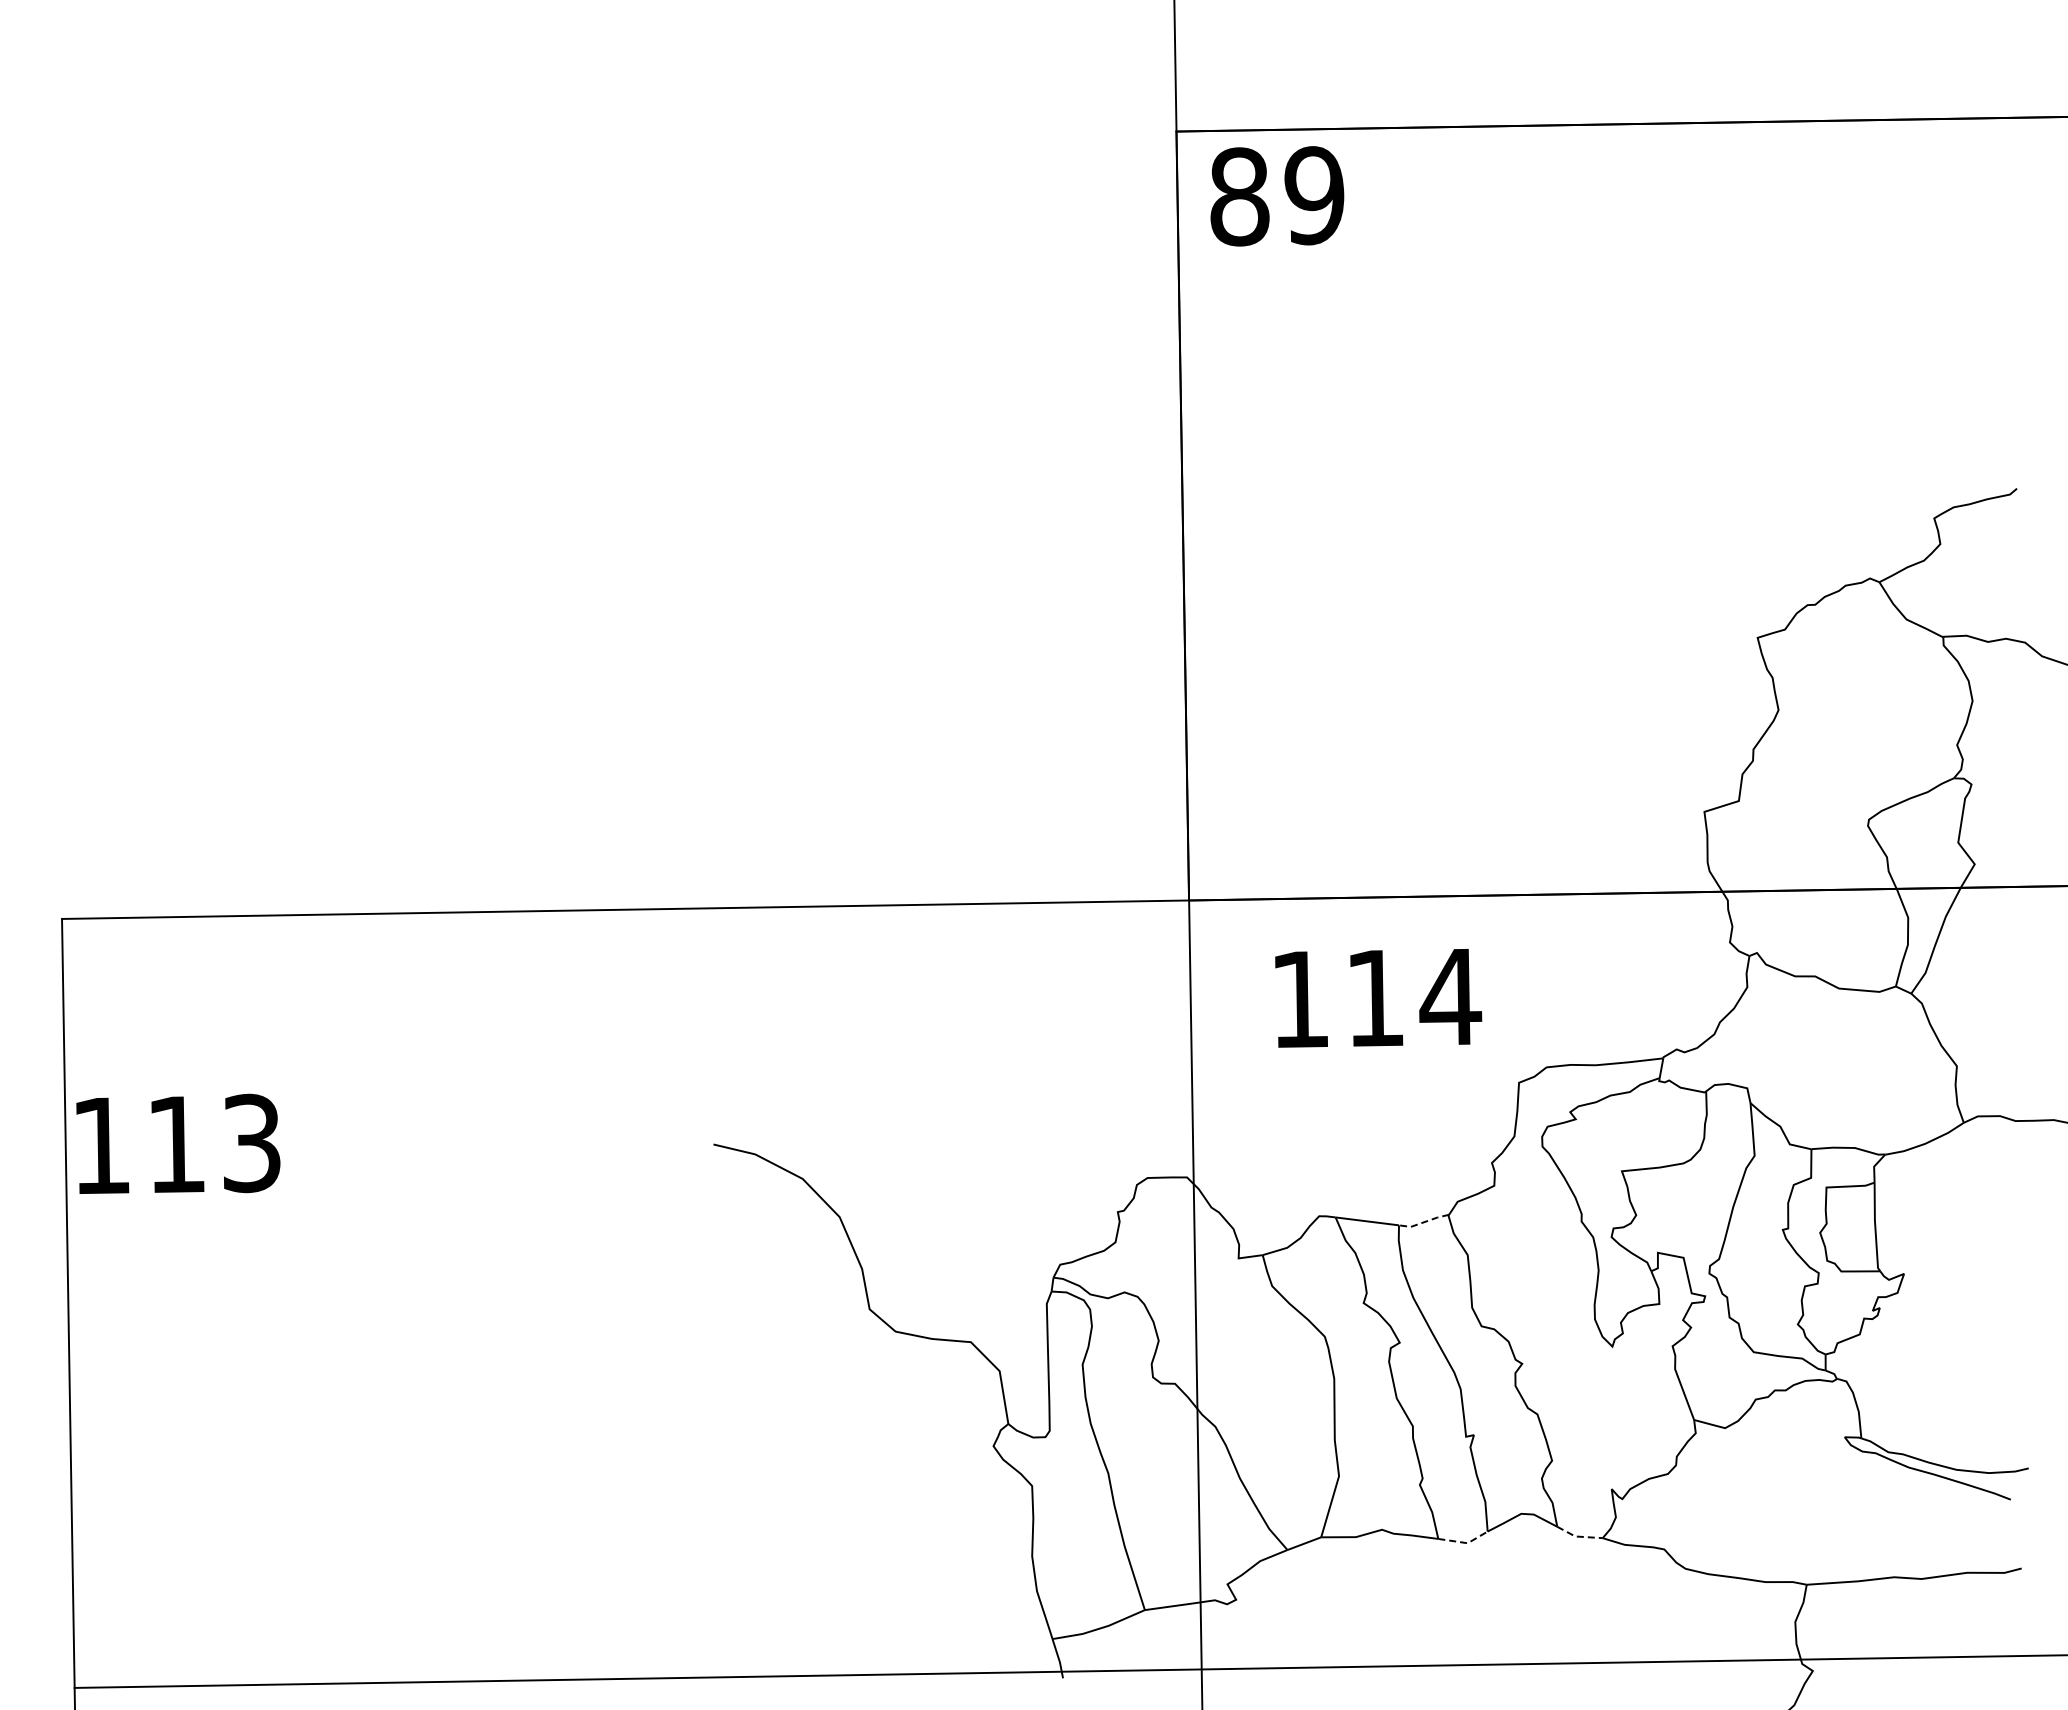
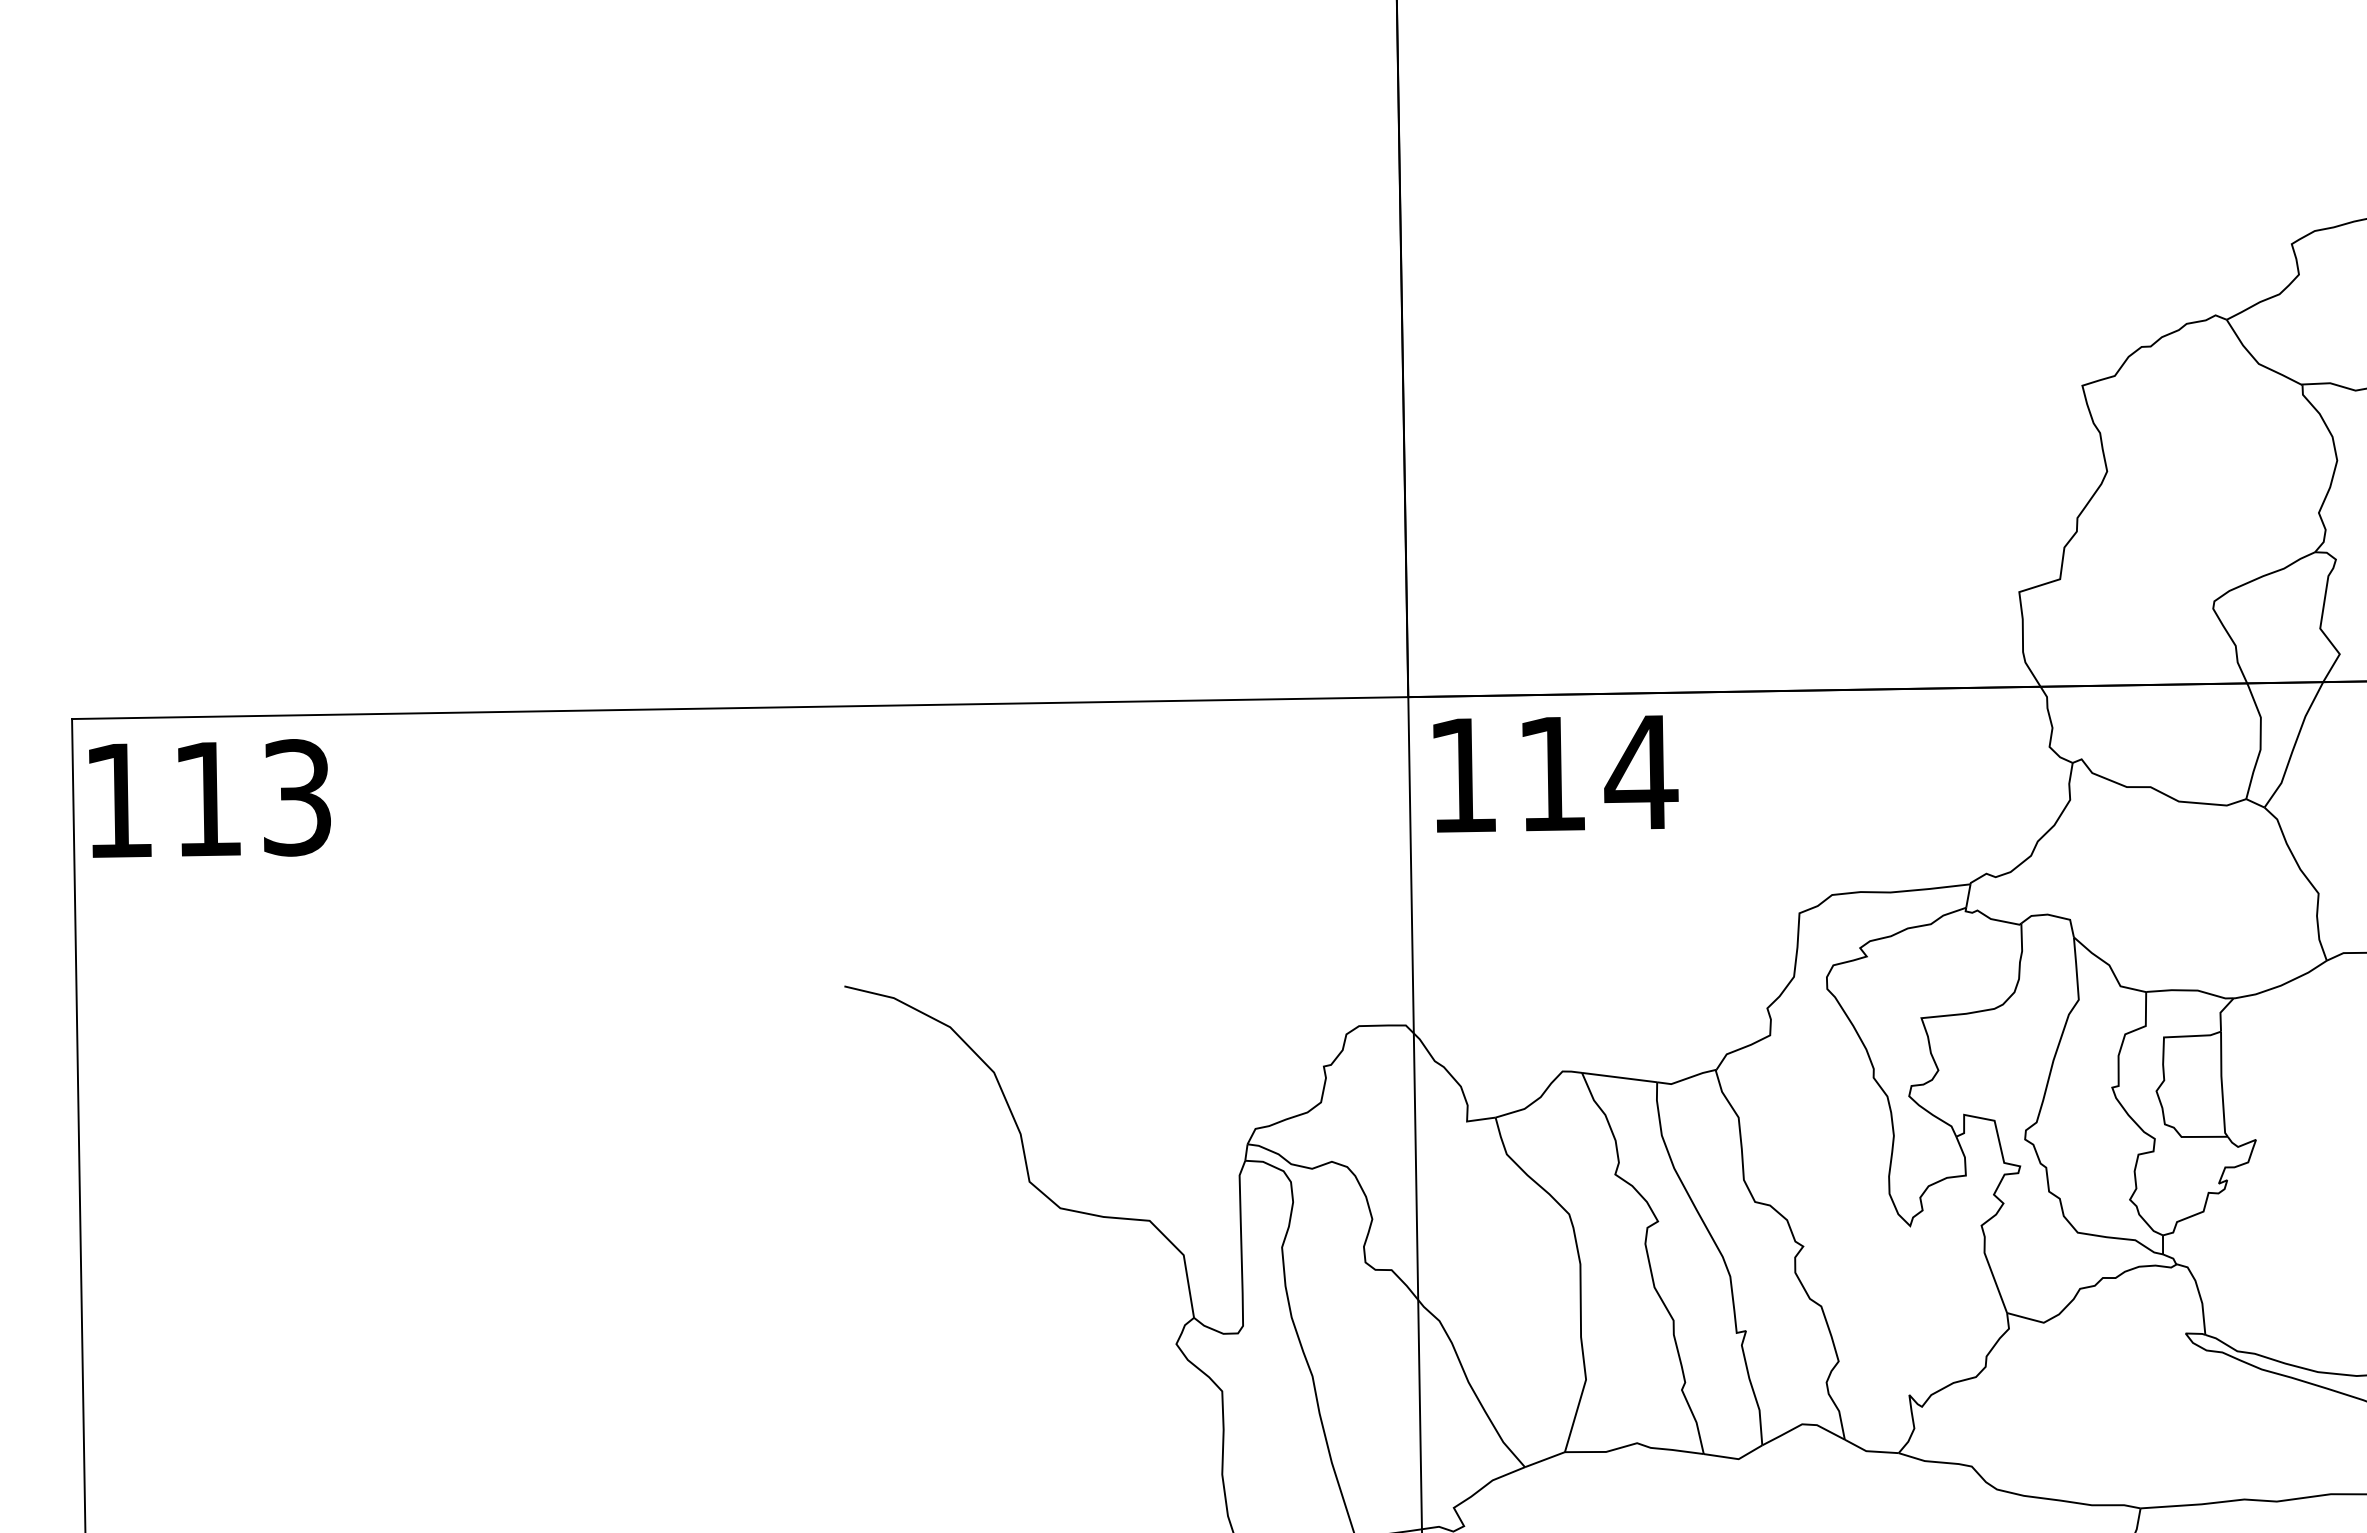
text: (1378, 998) -> (1555, 774), moved
text: (178, 1143) -> (210, 797), moved
line: (1423, 1222) -> (1686, 1078), dashed -> solid
line: (1578, 1536) -> (1869, 1451), dashed -> solid
line: (1465, 1542) -> (1736, 1458), dashed -> solid

